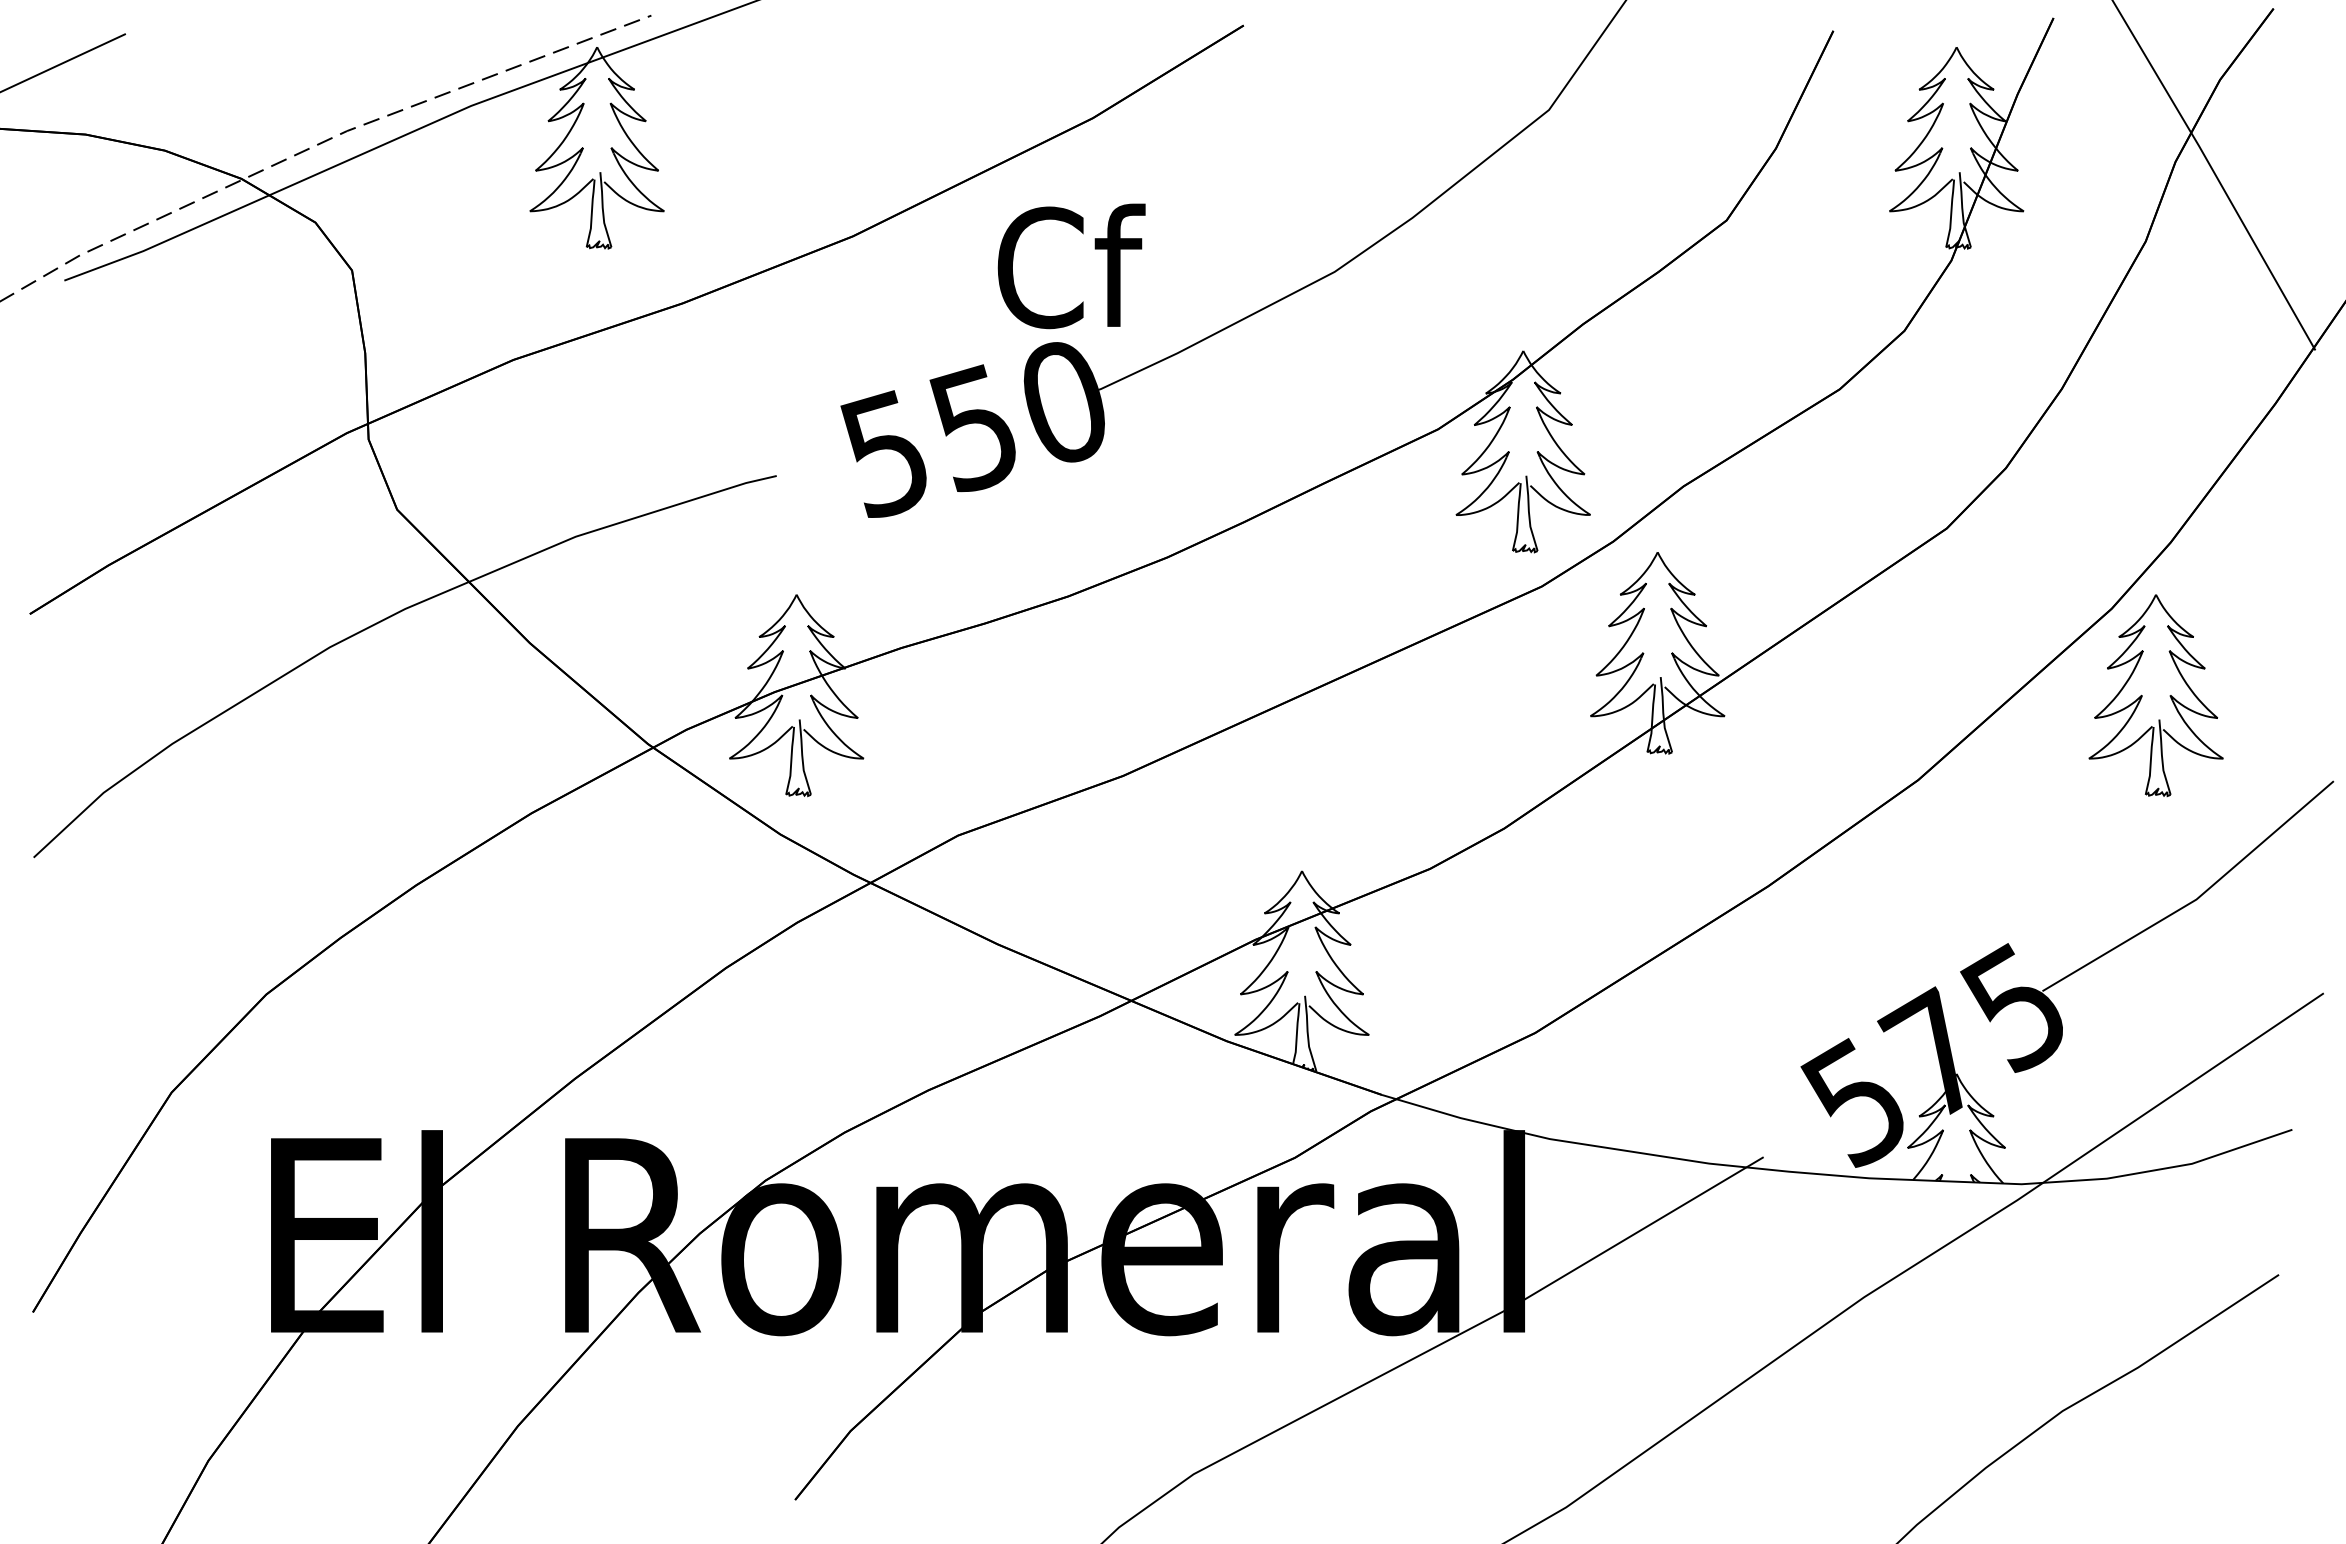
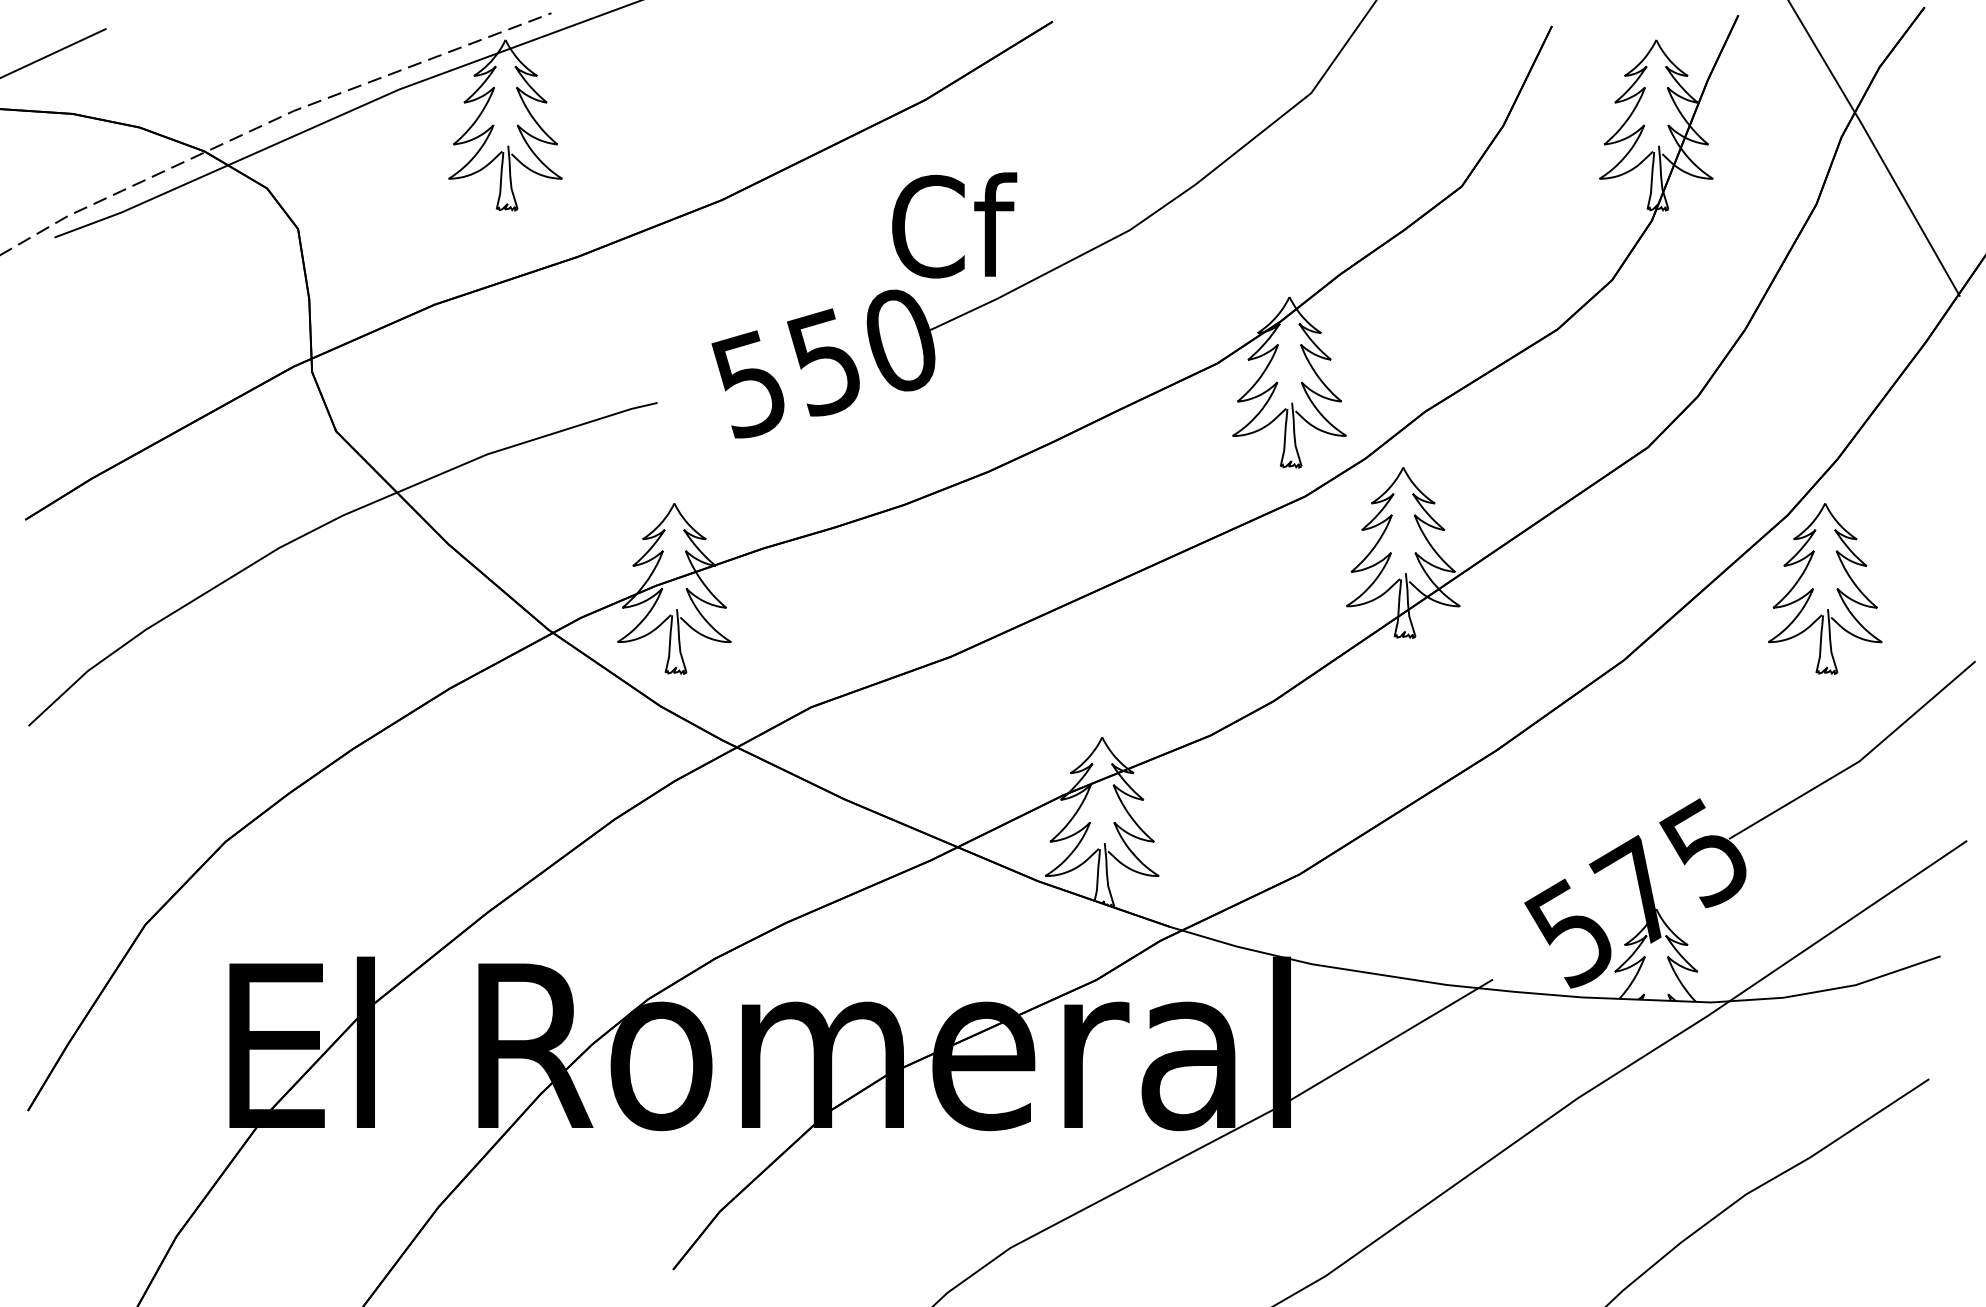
text: (1071, 266) -> (954, 225), moved

